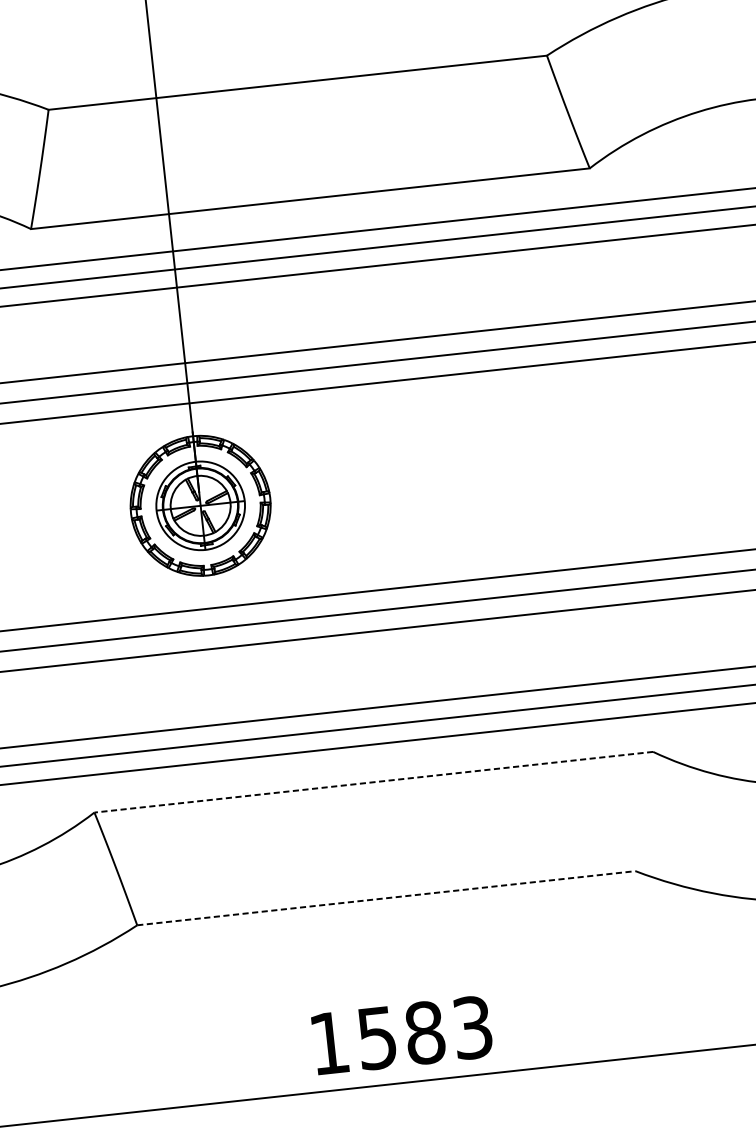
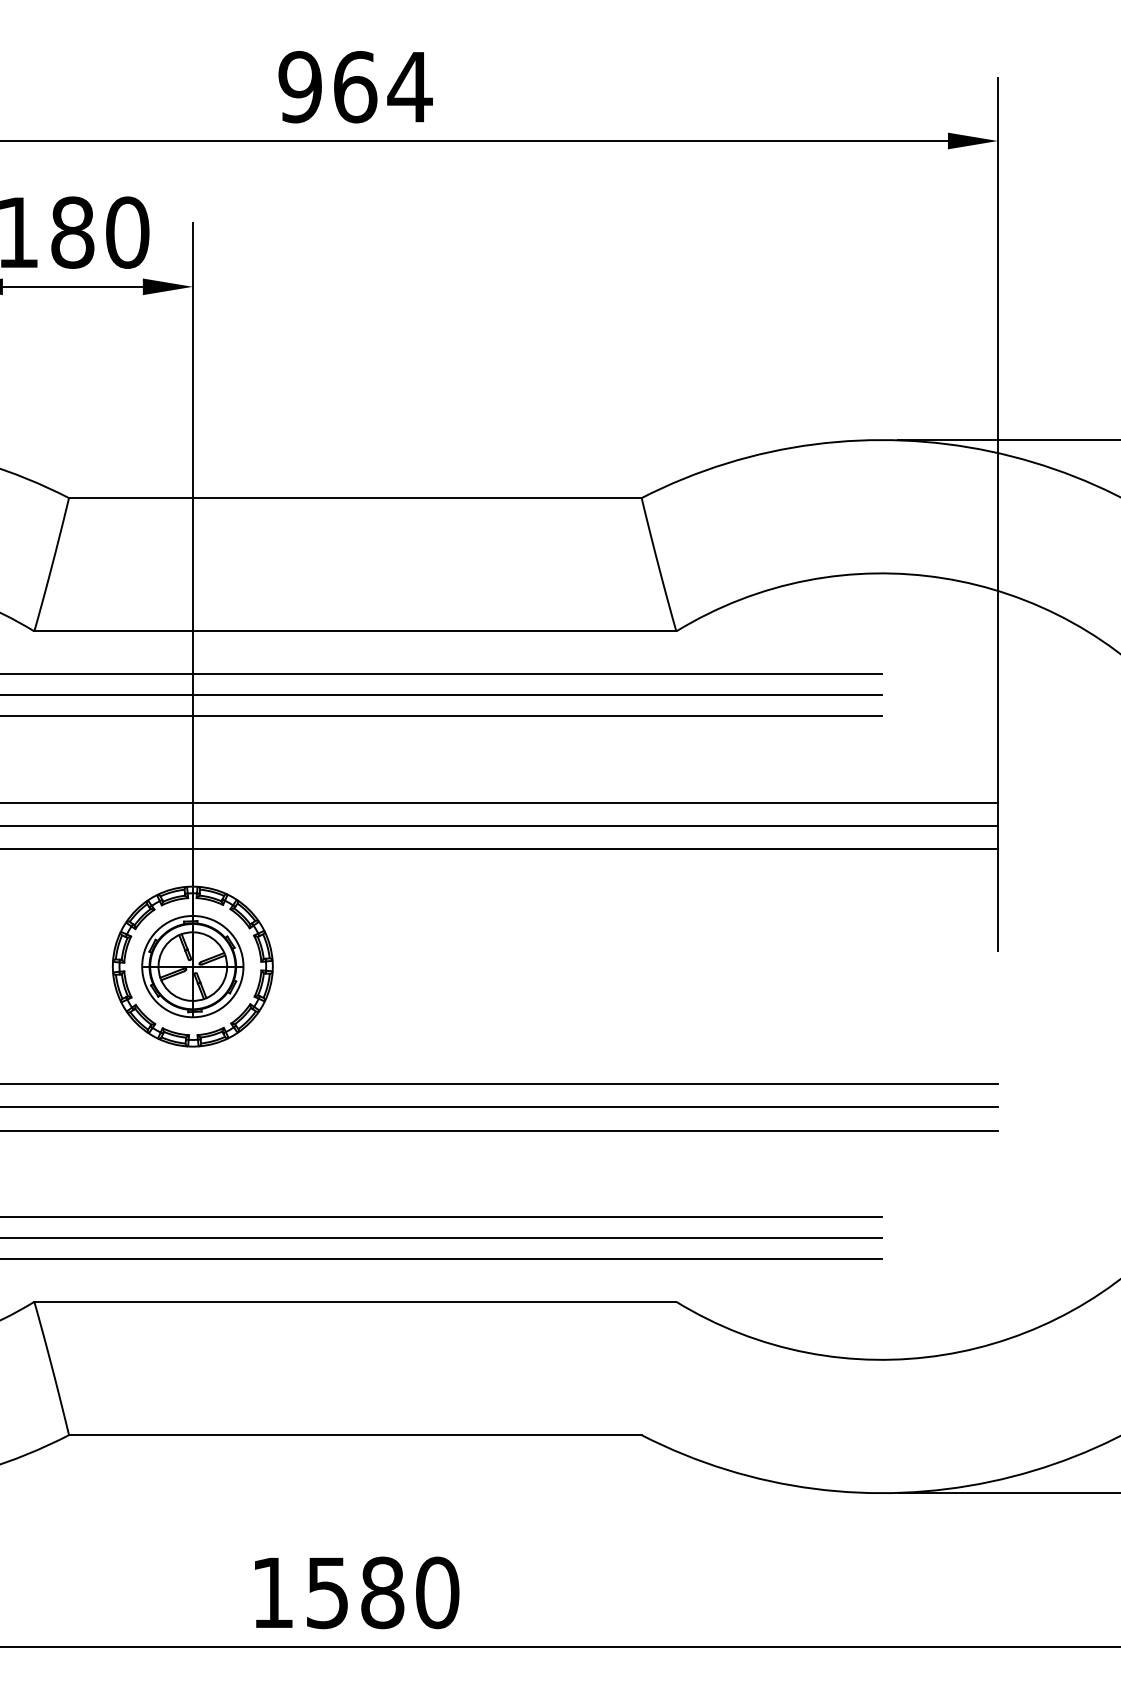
line: (373, 781) -> (355, 1301), dashed -> solid
line: (386, 898) -> (355, 1435), dashed -> solid
text: (472, 1027) -> (437, 1592), 1583 -> 1580

